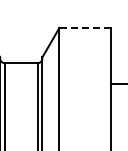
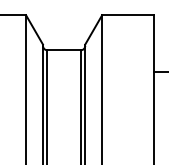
line: (84, 28) -> (127, 15), dashed -> solid

